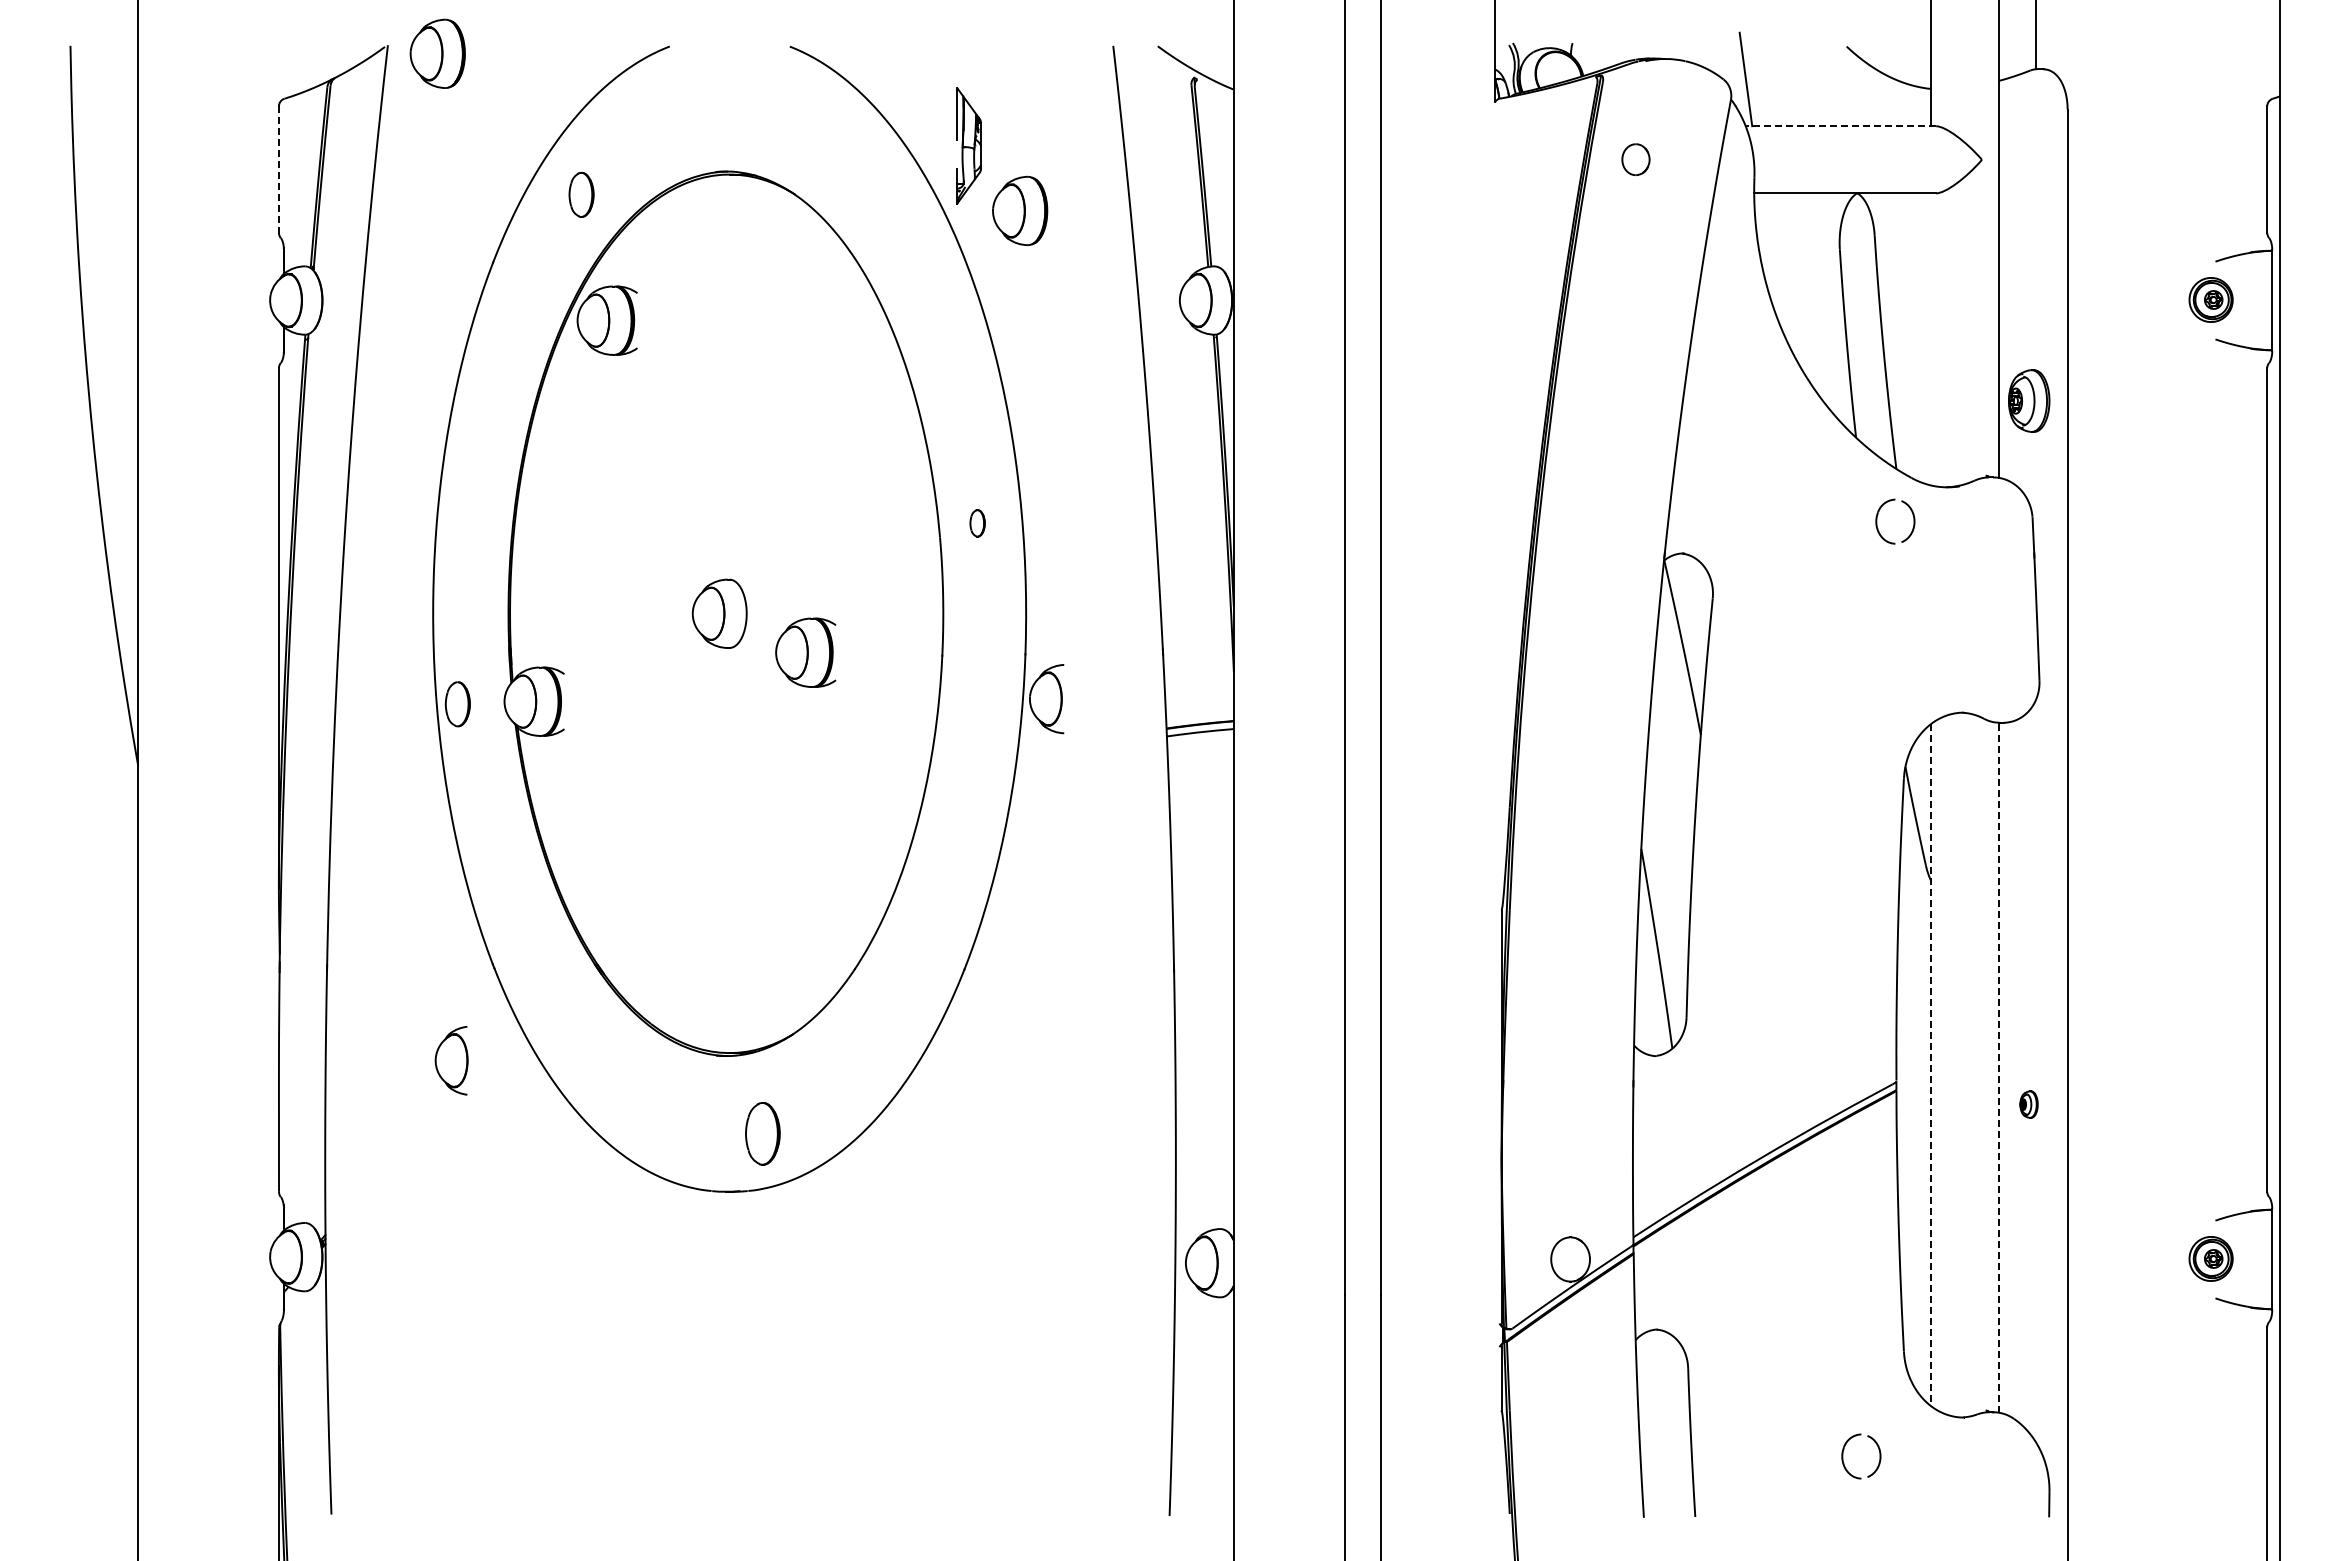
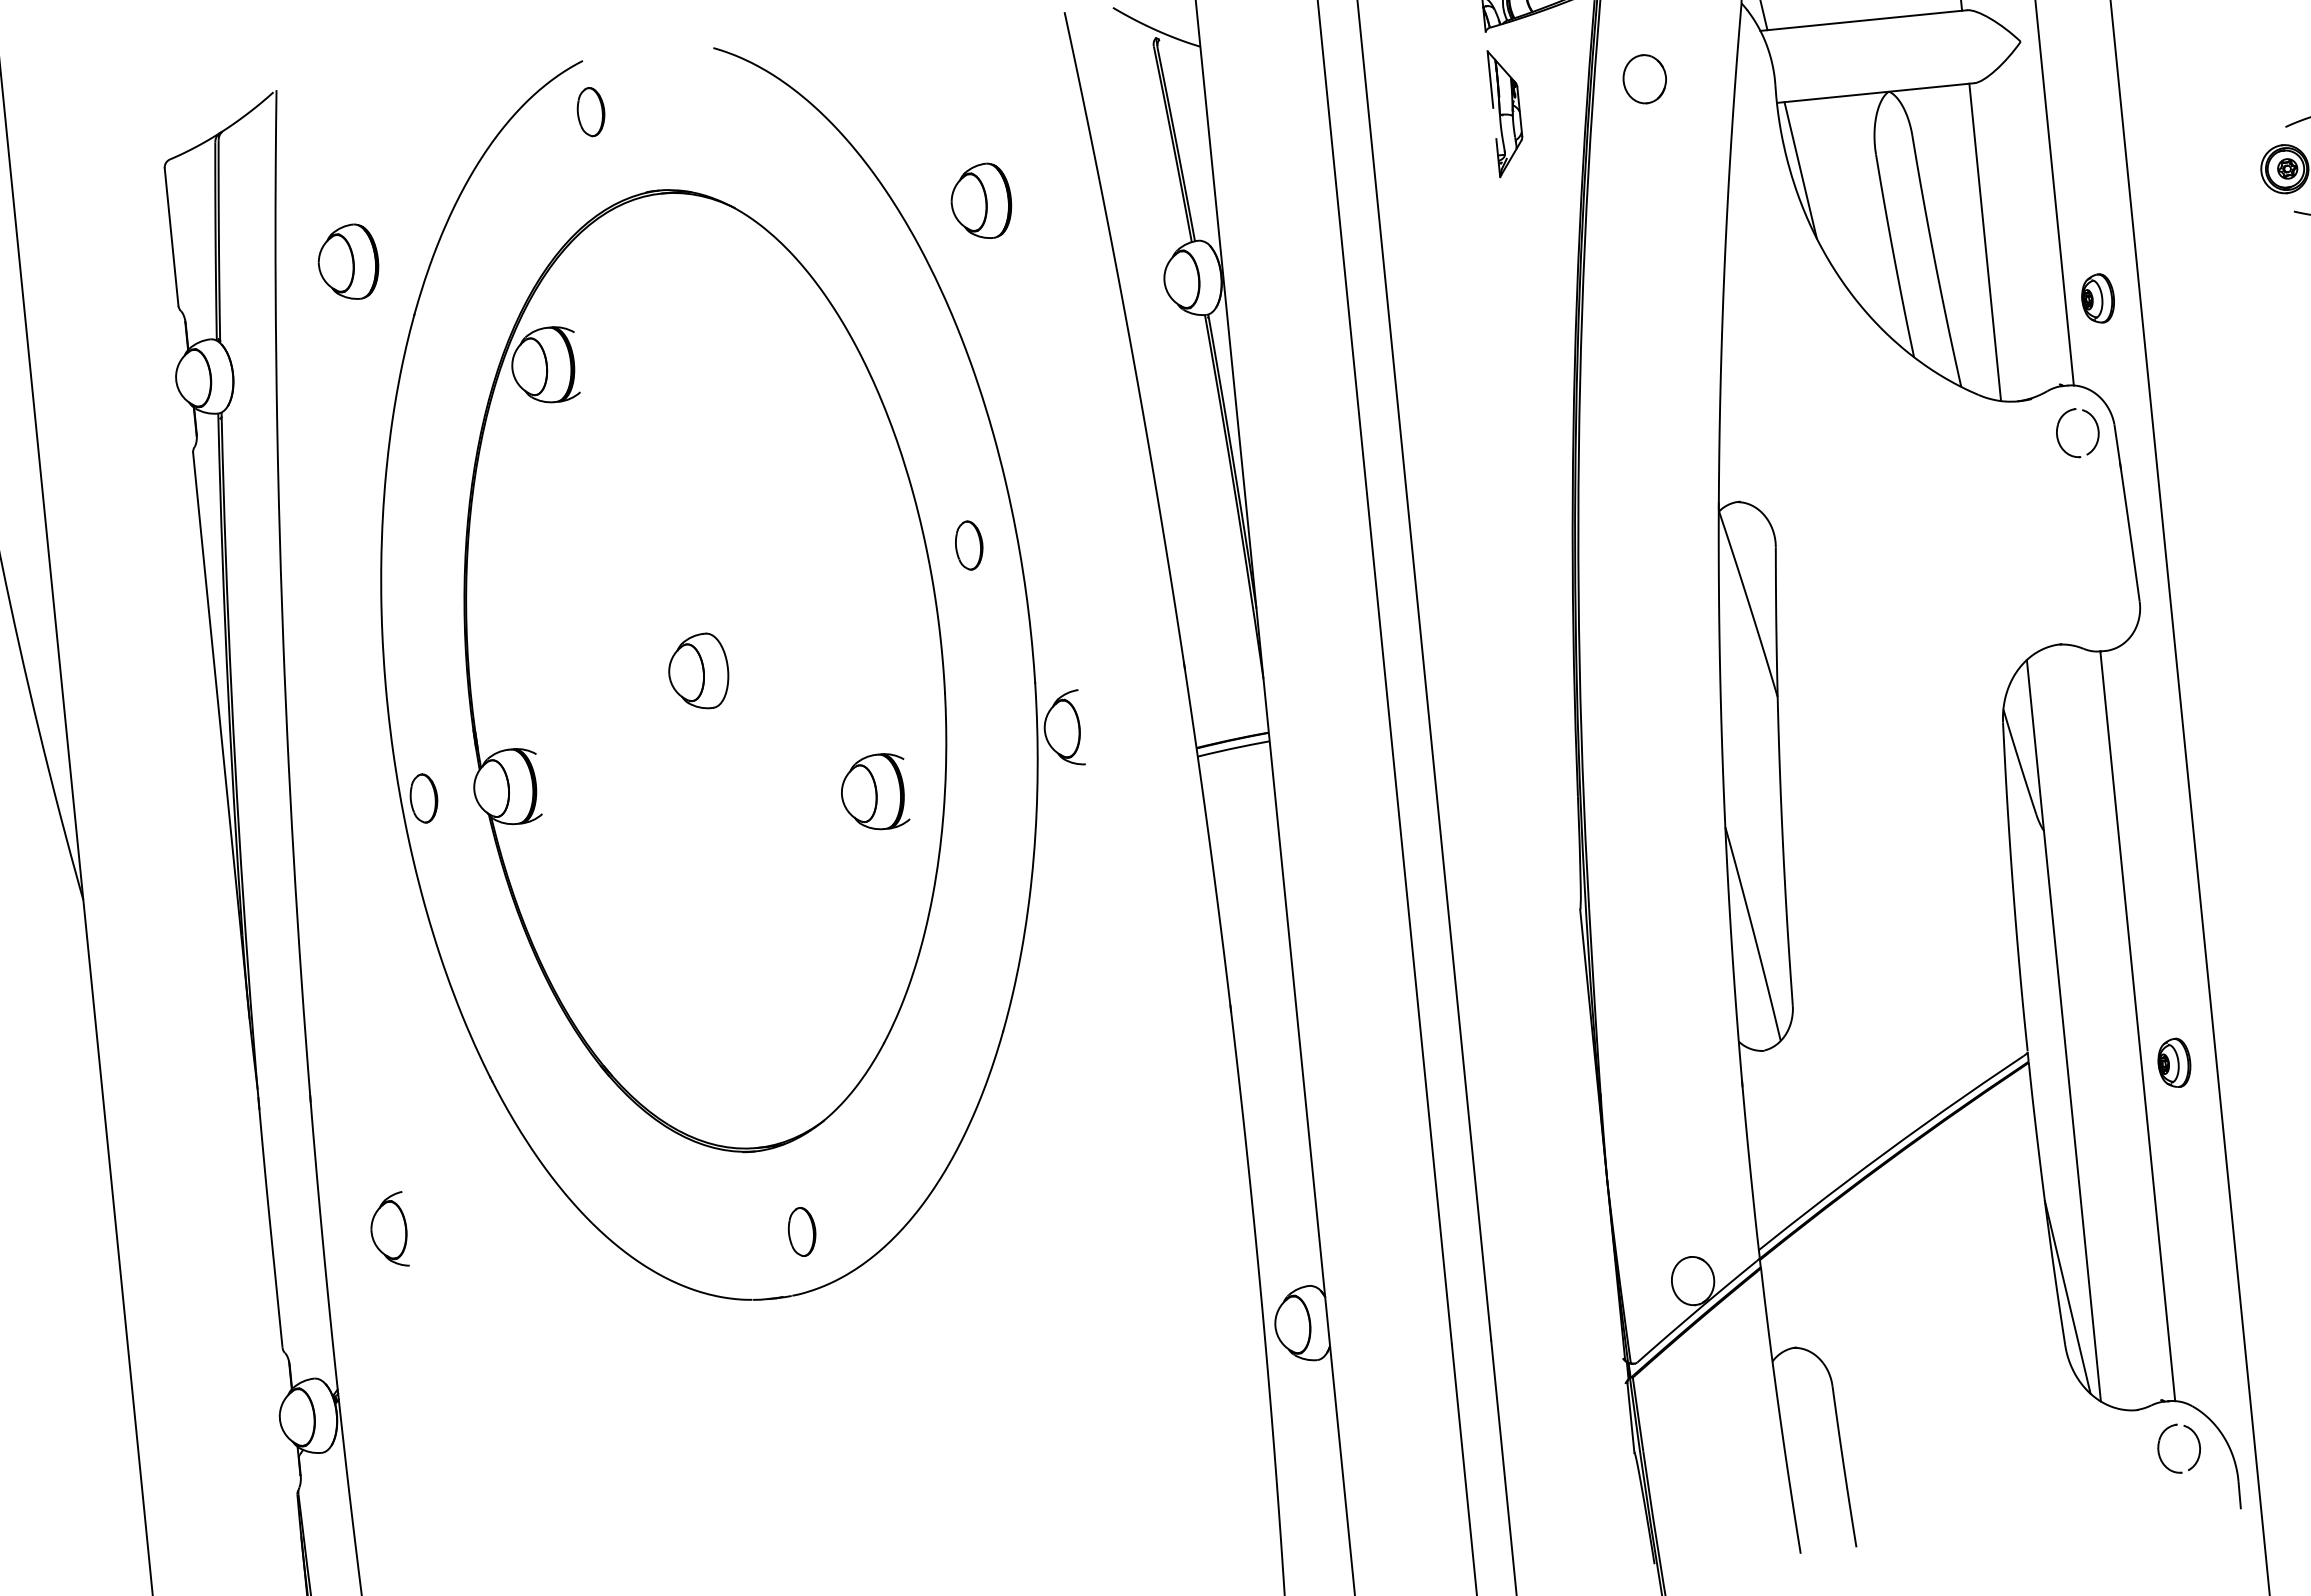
part: (437, 53) -> (348, 262), moved
line: (1840, 126) -> (1863, 20), dashed -> solid
part: (968, 145) -> (1506, 112), moved
part: (1635, 159) -> (1644, 78), size x1.43
line: (278, 170) -> (171, 238), dashed -> solid
part: (581, 194) -> (590, 111), moved
line: (1769, 256) -> (1800, 169), added
line: (1931, 339) -> (1985, 242), added
part: (2028, 400) -> (2097, 298), size x0.71
part: (1877, 521) -> (2058, 434), moved
part: (977, 523) -> (968, 545), size x1.67
part: (805, 652) -> (873, 792), moved
part: (451, 1060) -> (388, 1230), moved
line: (1931, 1065) -> (2064, 1031), dashed -> solid
line: (1999, 1067) -> (2138, 1025), dashed -> solid
part: (2028, 1104) -> (2173, 1063), size x1.67
part: (763, 1133) -> (802, 1231), size x0.71
line: (1910, 1308) -> (2067, 1297), added
part: (1843, 1456) -> (2159, 1450), moved

